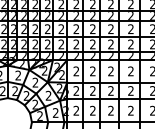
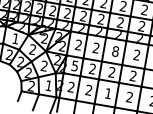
text: (110, 71) -> (115, 51), 2 -> 8
text: (17, 75) -> (14, 38), 2 -> 1
text: (76, 90) -> (75, 65), 2 -> 5
text: (110, 110) -> (107, 93), 2 -> 1
text: (55, 112) -> (48, 85), 2 -> 1

